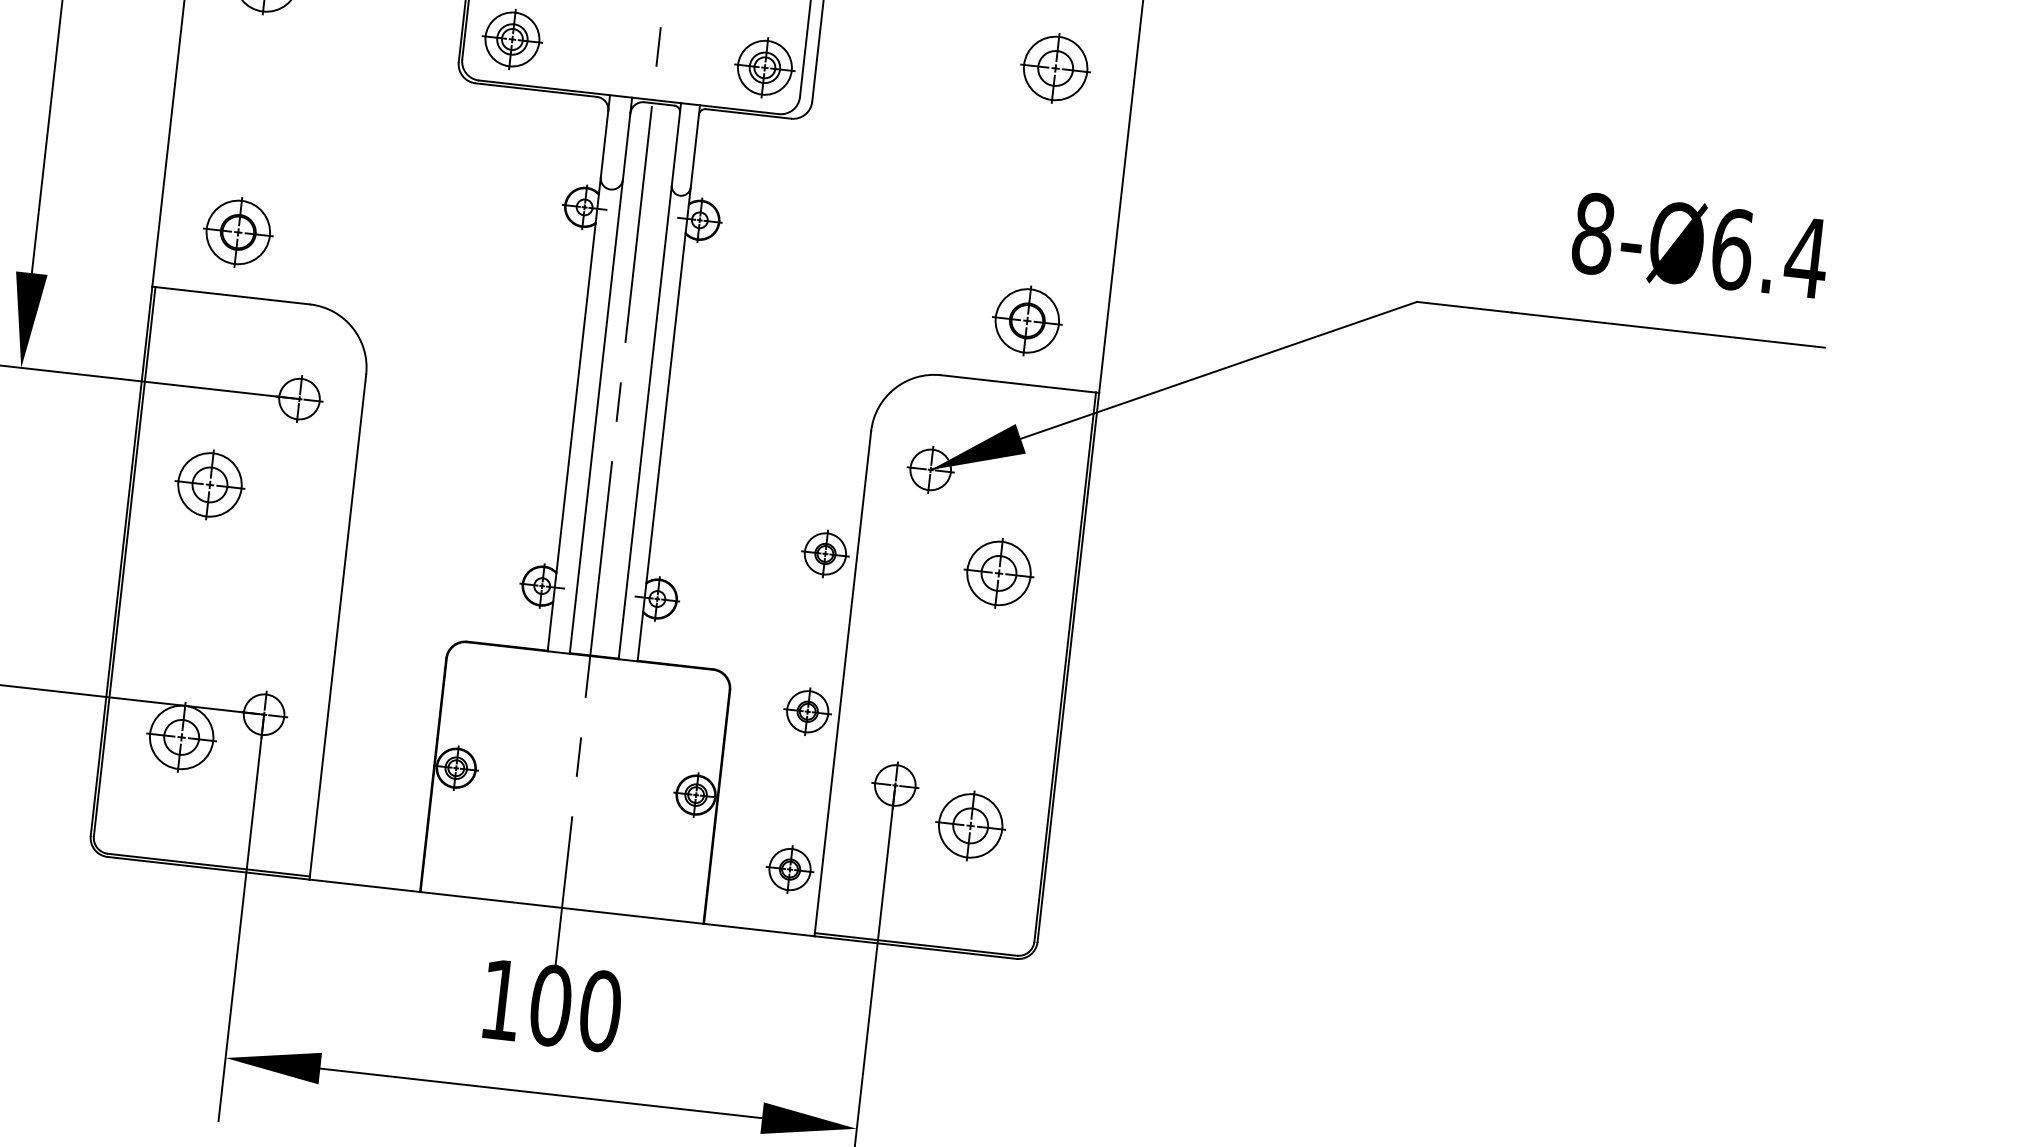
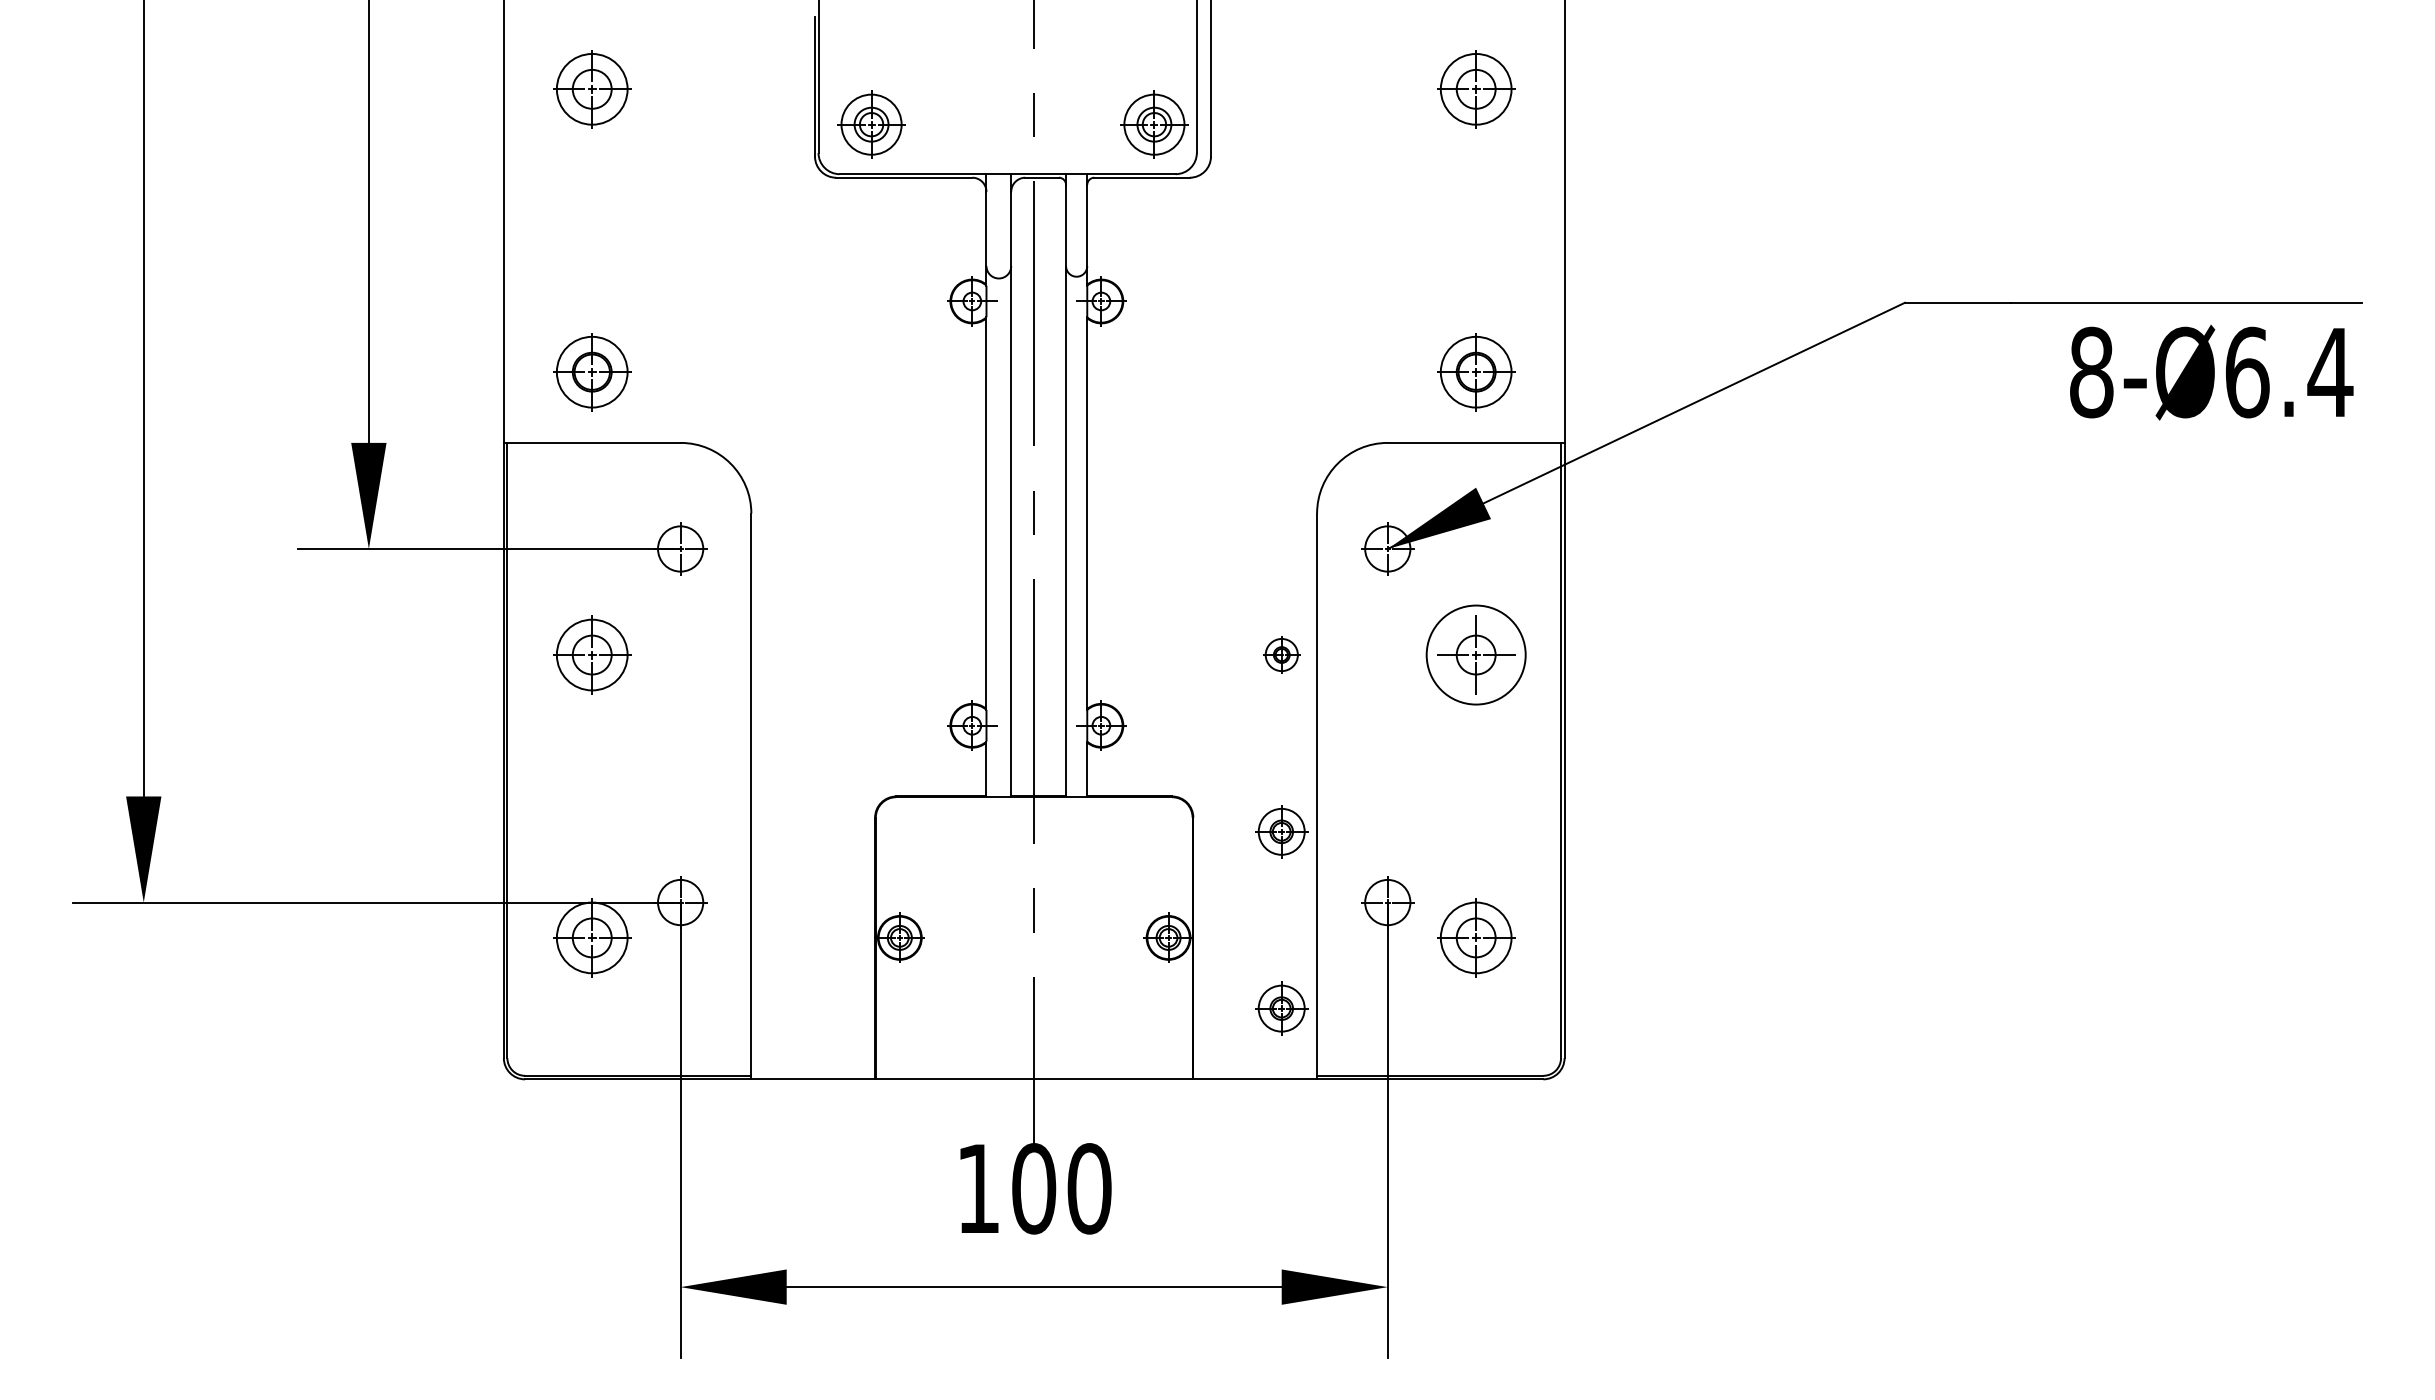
text: (1700, 245) -> (2211, 372), moved
part: (825, 553) -> (1281, 654), size x0.7
circle: (998, 572) -> (1475, 654), size x1.4

